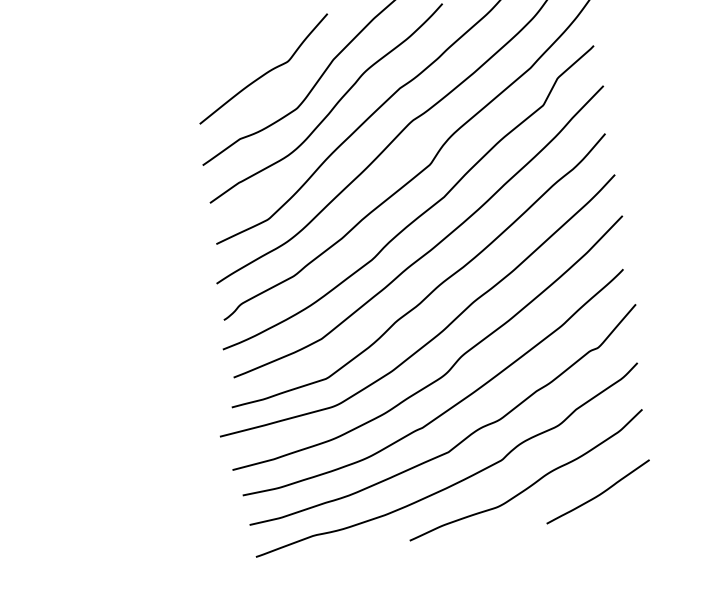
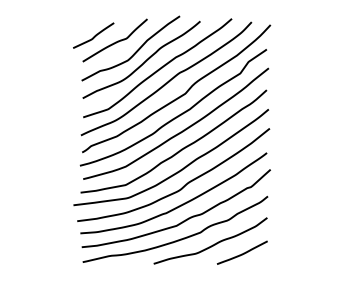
curve: (217, 63) -> (94, 35), added

